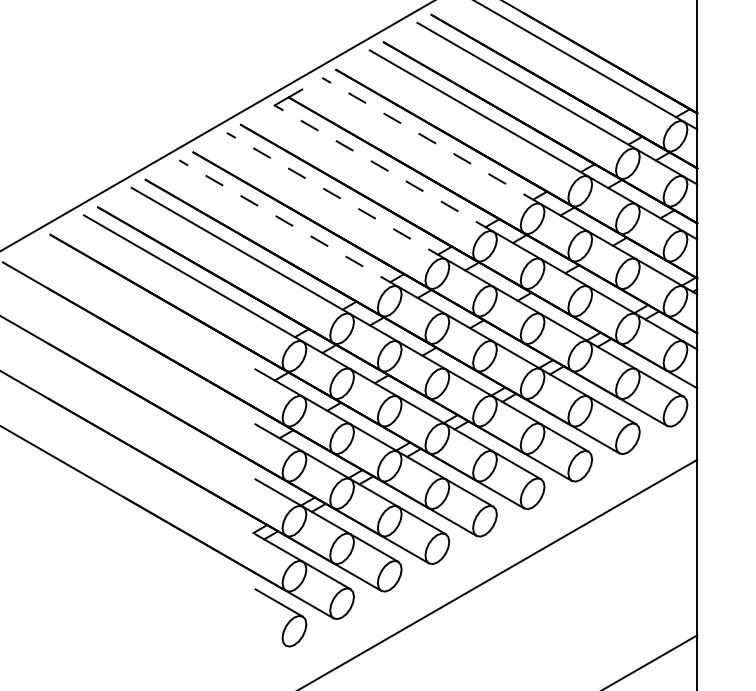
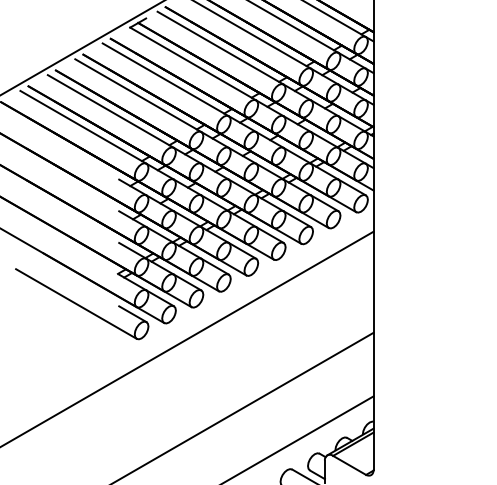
line: (431, 141) -> (220, 48), dashed -> solid
line: (384, 167) -> (193, 63), dashed -> solid
line: (335, 195) -> (165, 79), dashed -> solid
line: (289, 223) -> (138, 95), dashed -> solid
line: (181, 584) -> (76, 303), added

